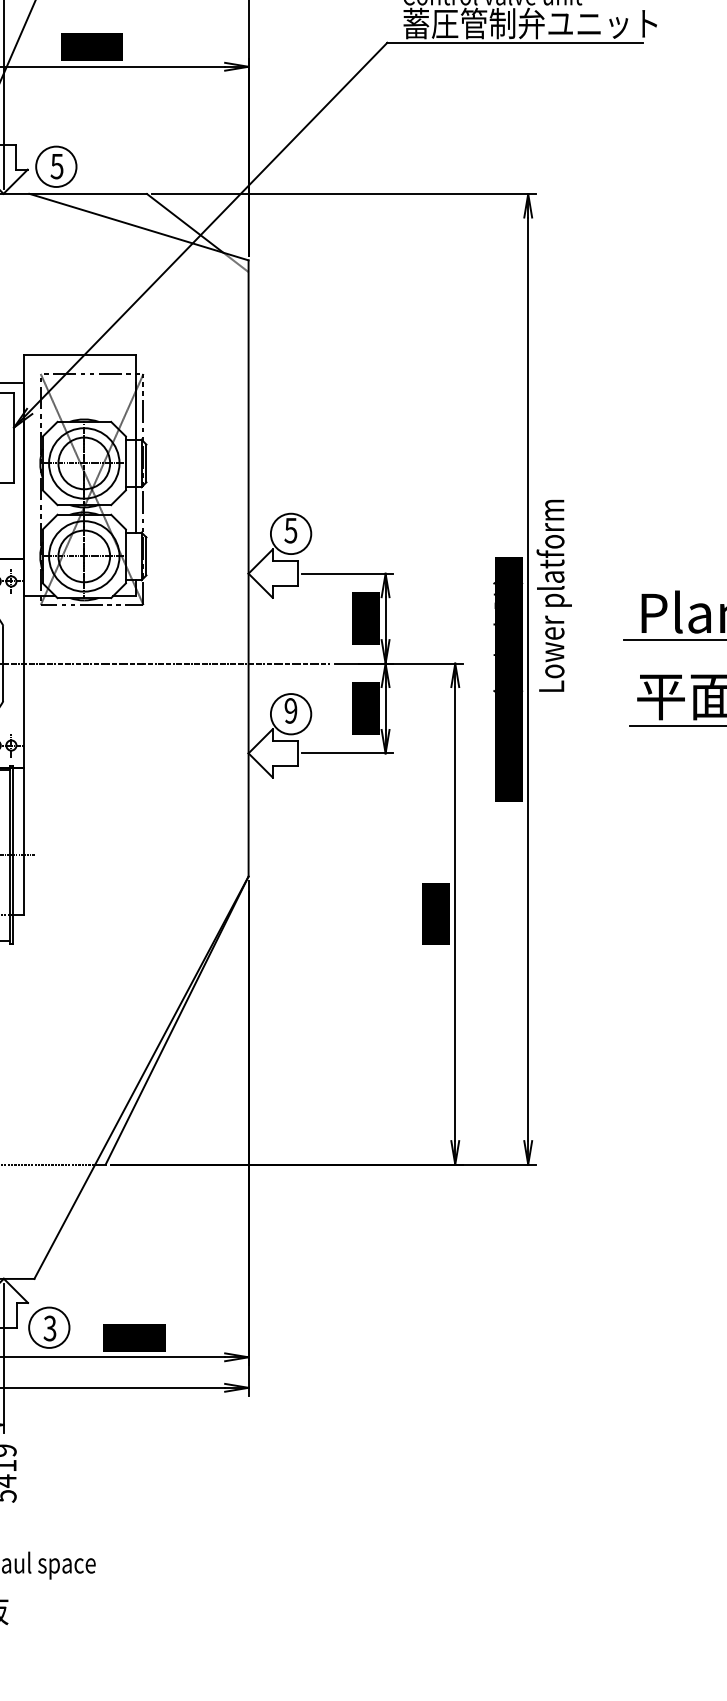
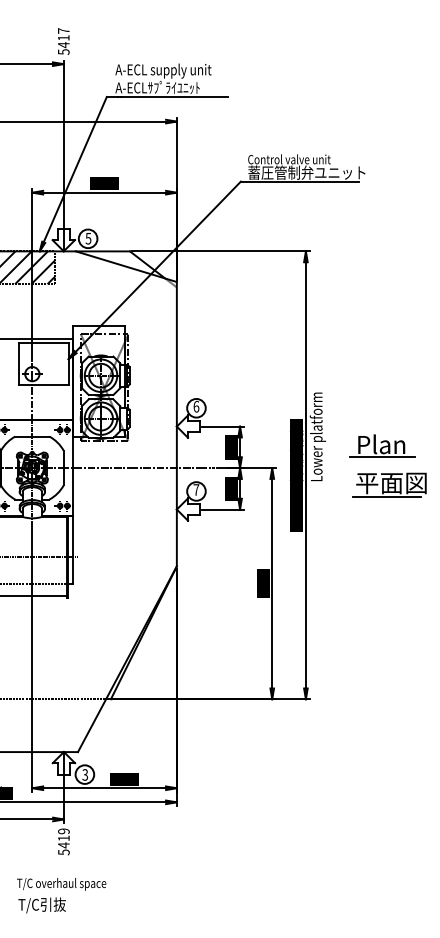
text: (291, 530) -> (196, 406), 5 -> 6
text: (291, 709) -> (196, 489), 9 -> 7

